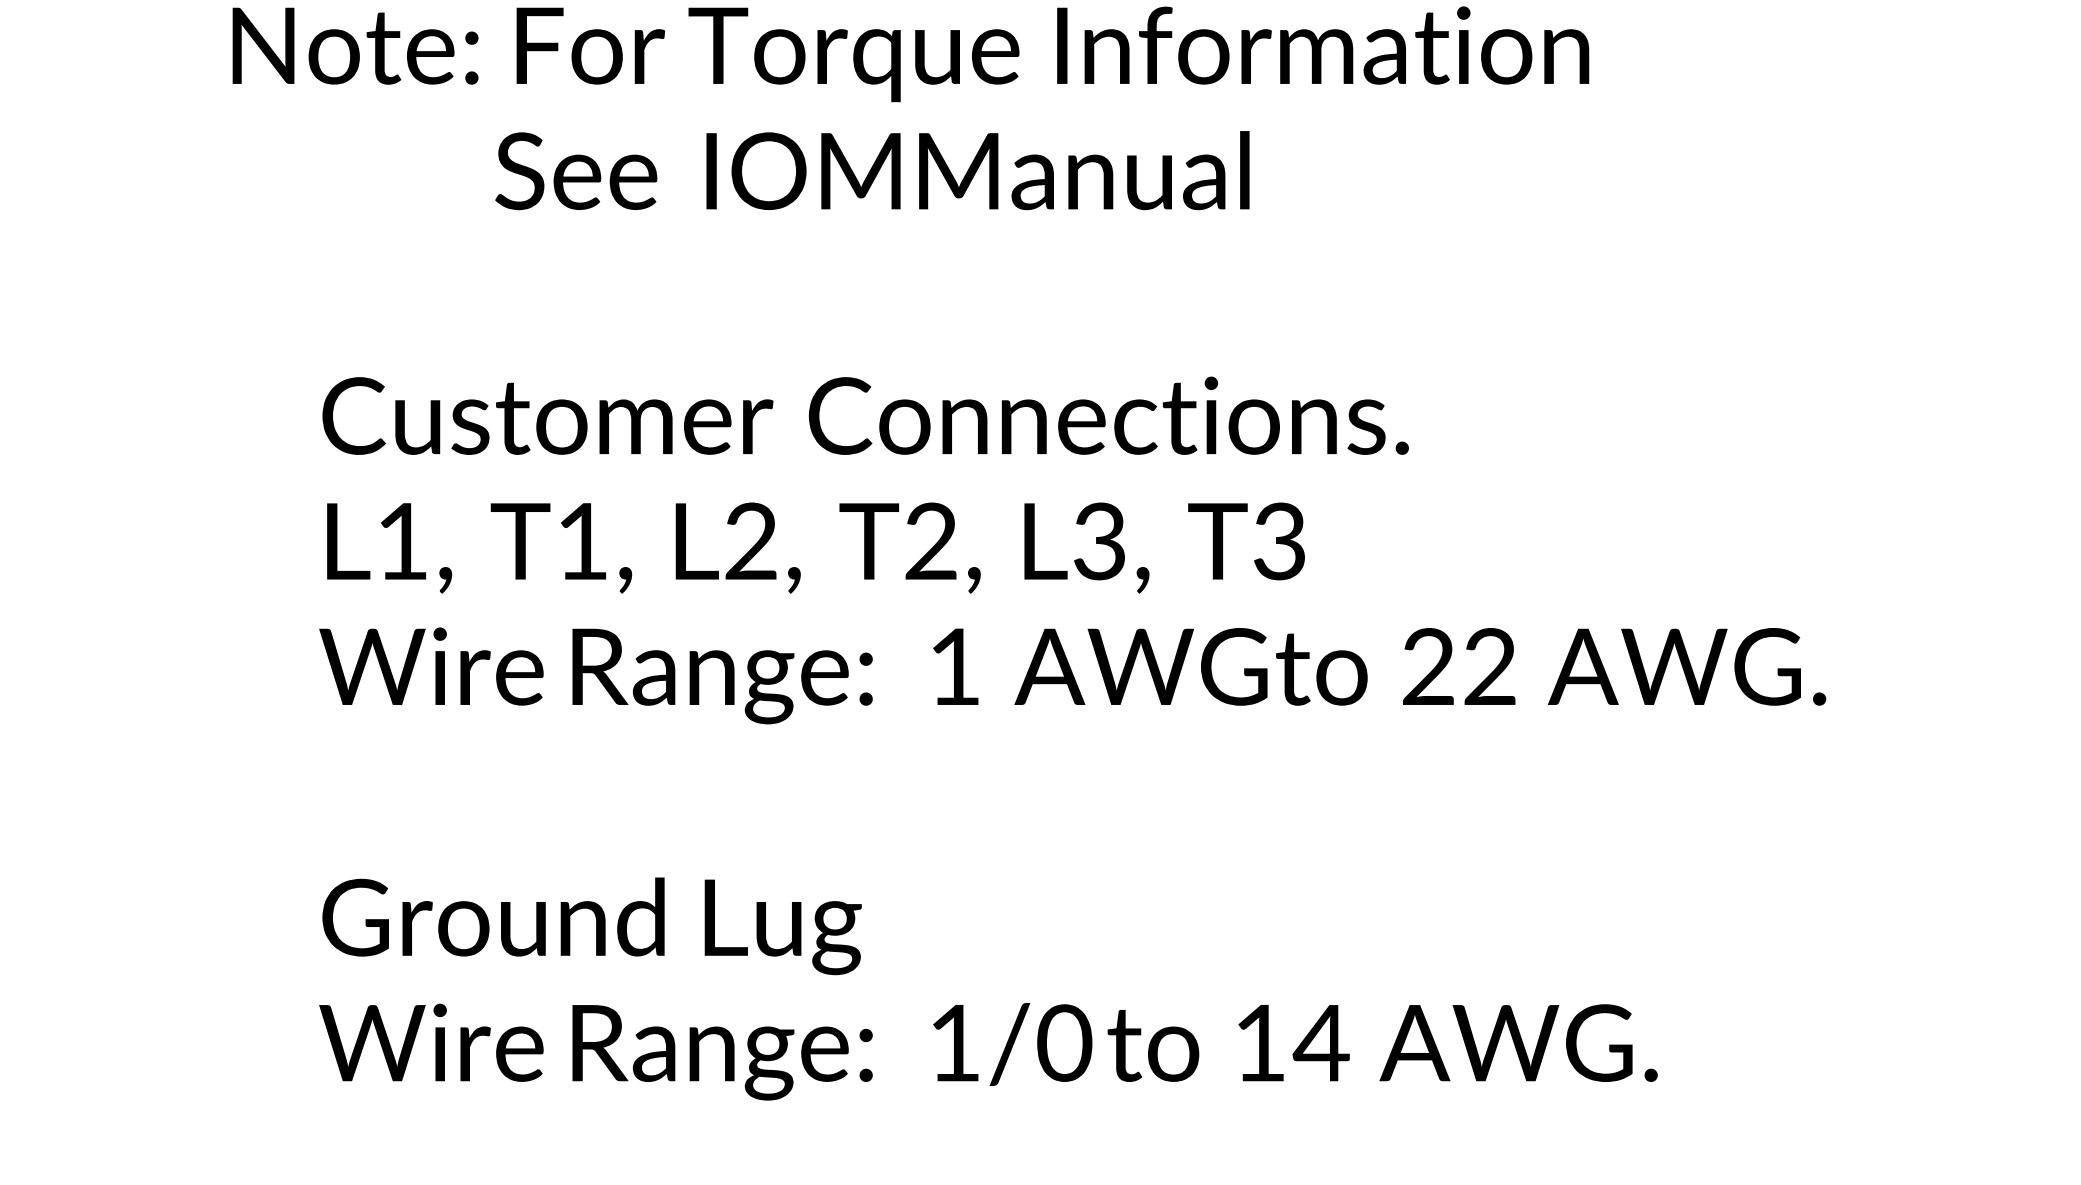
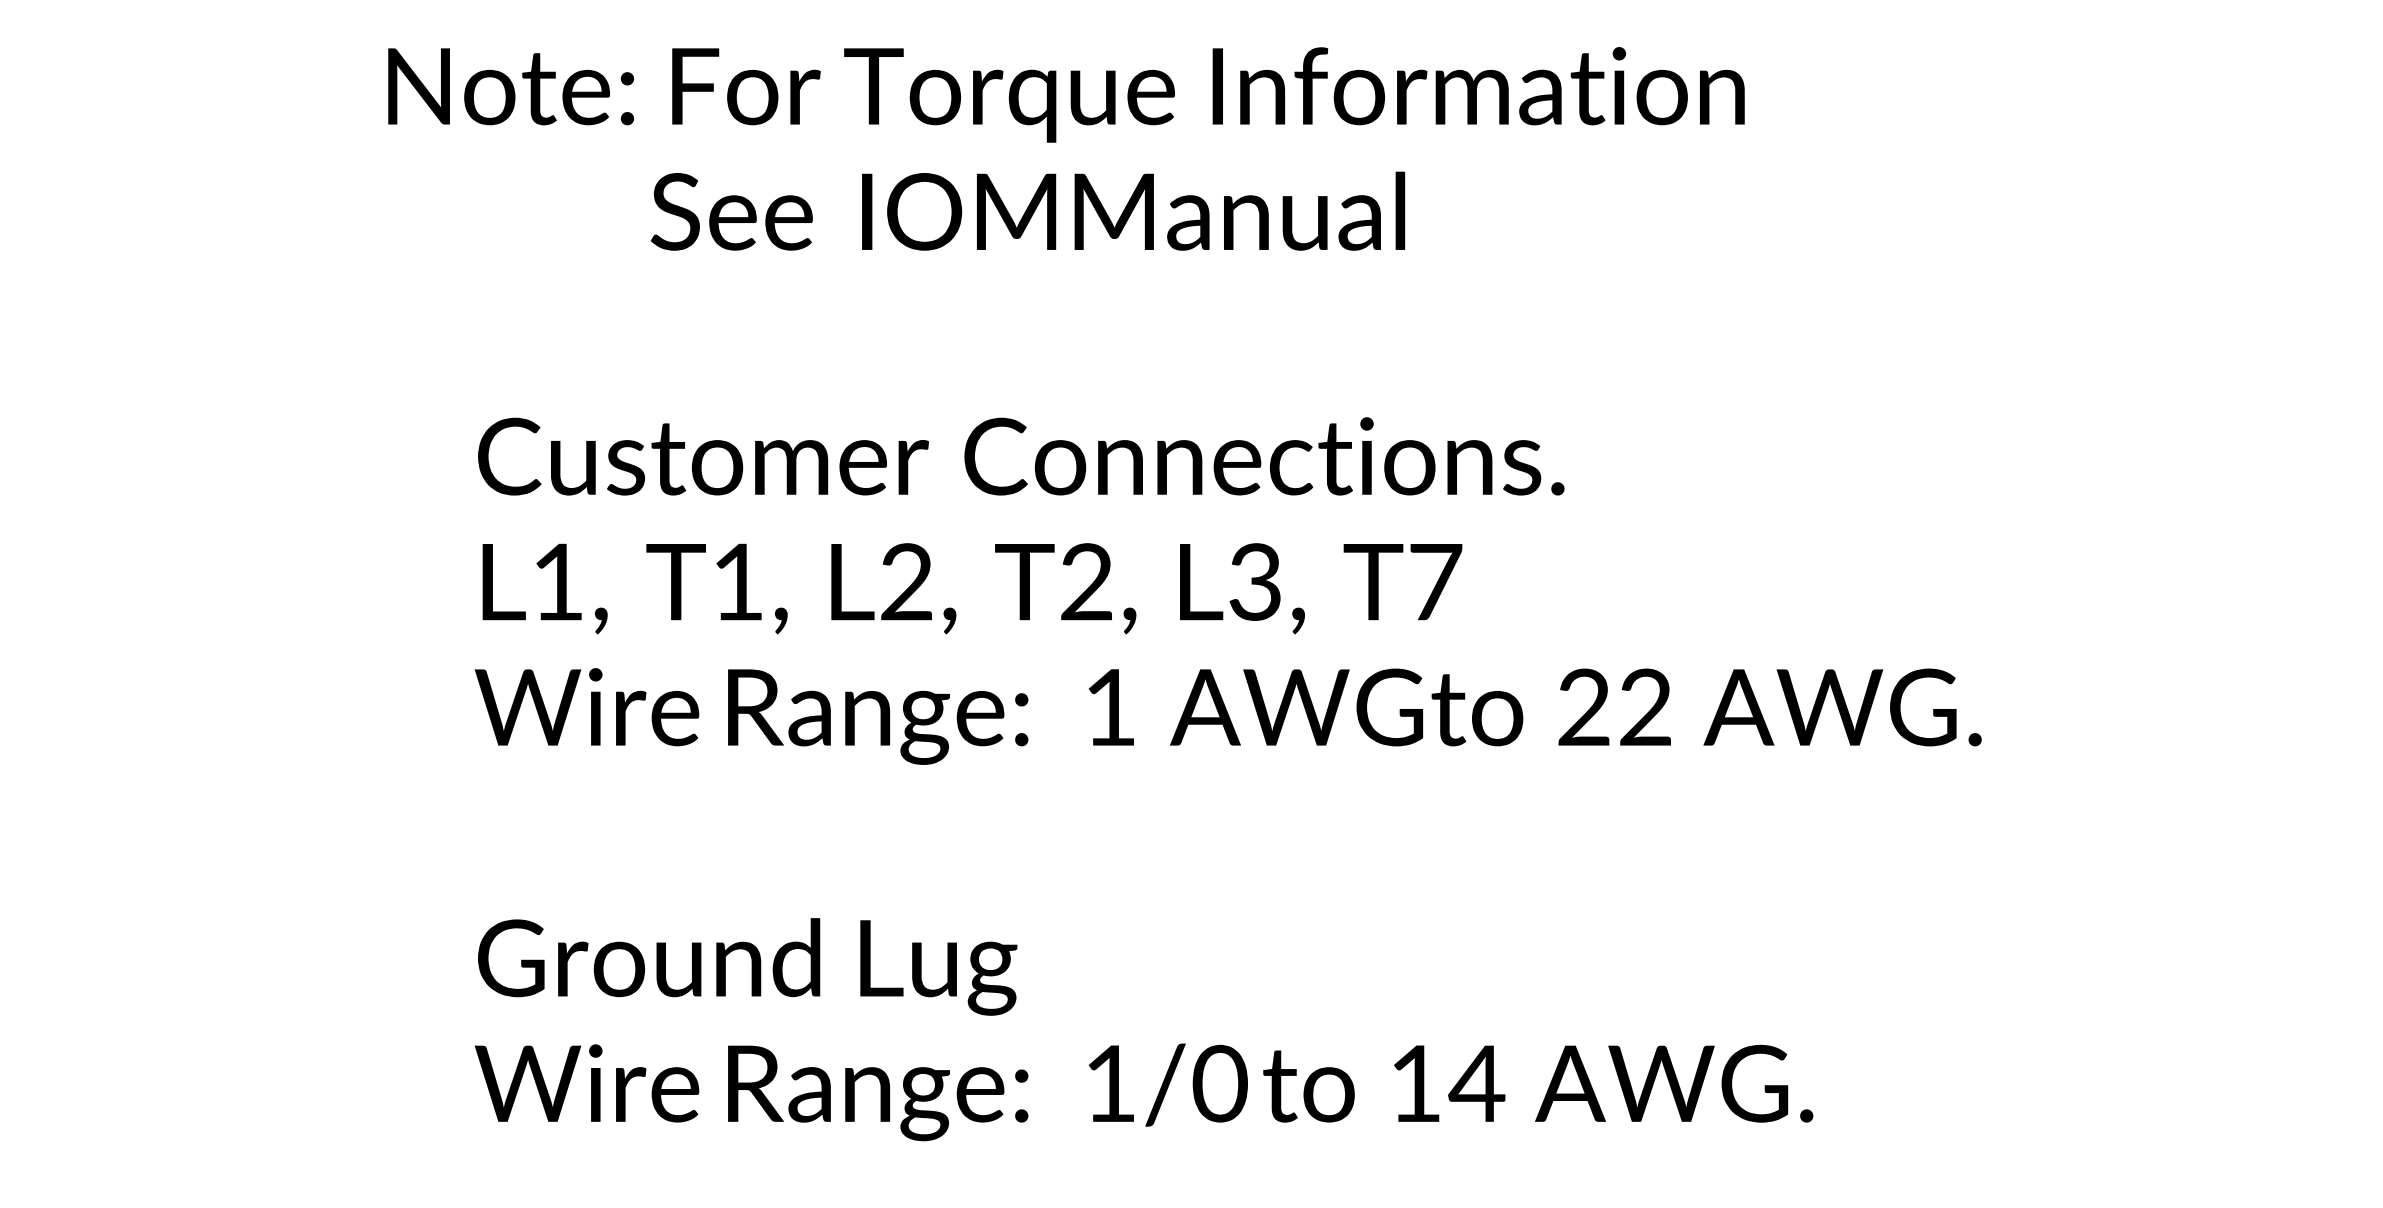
text: (1279, 540) -> (1435, 581), T3 -> T7

